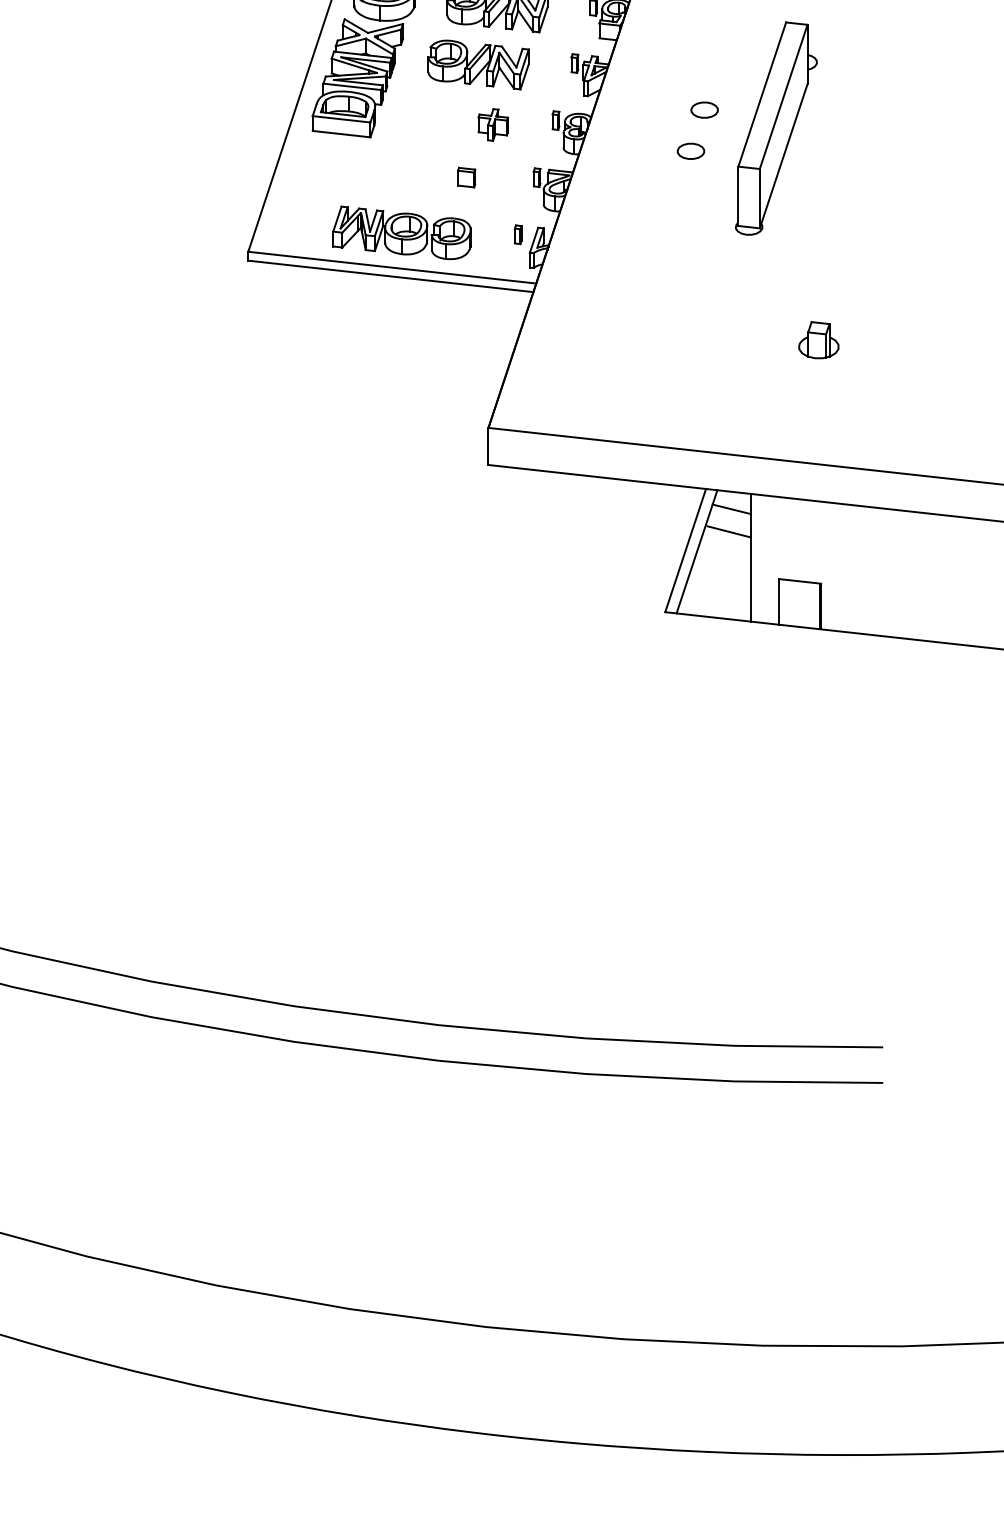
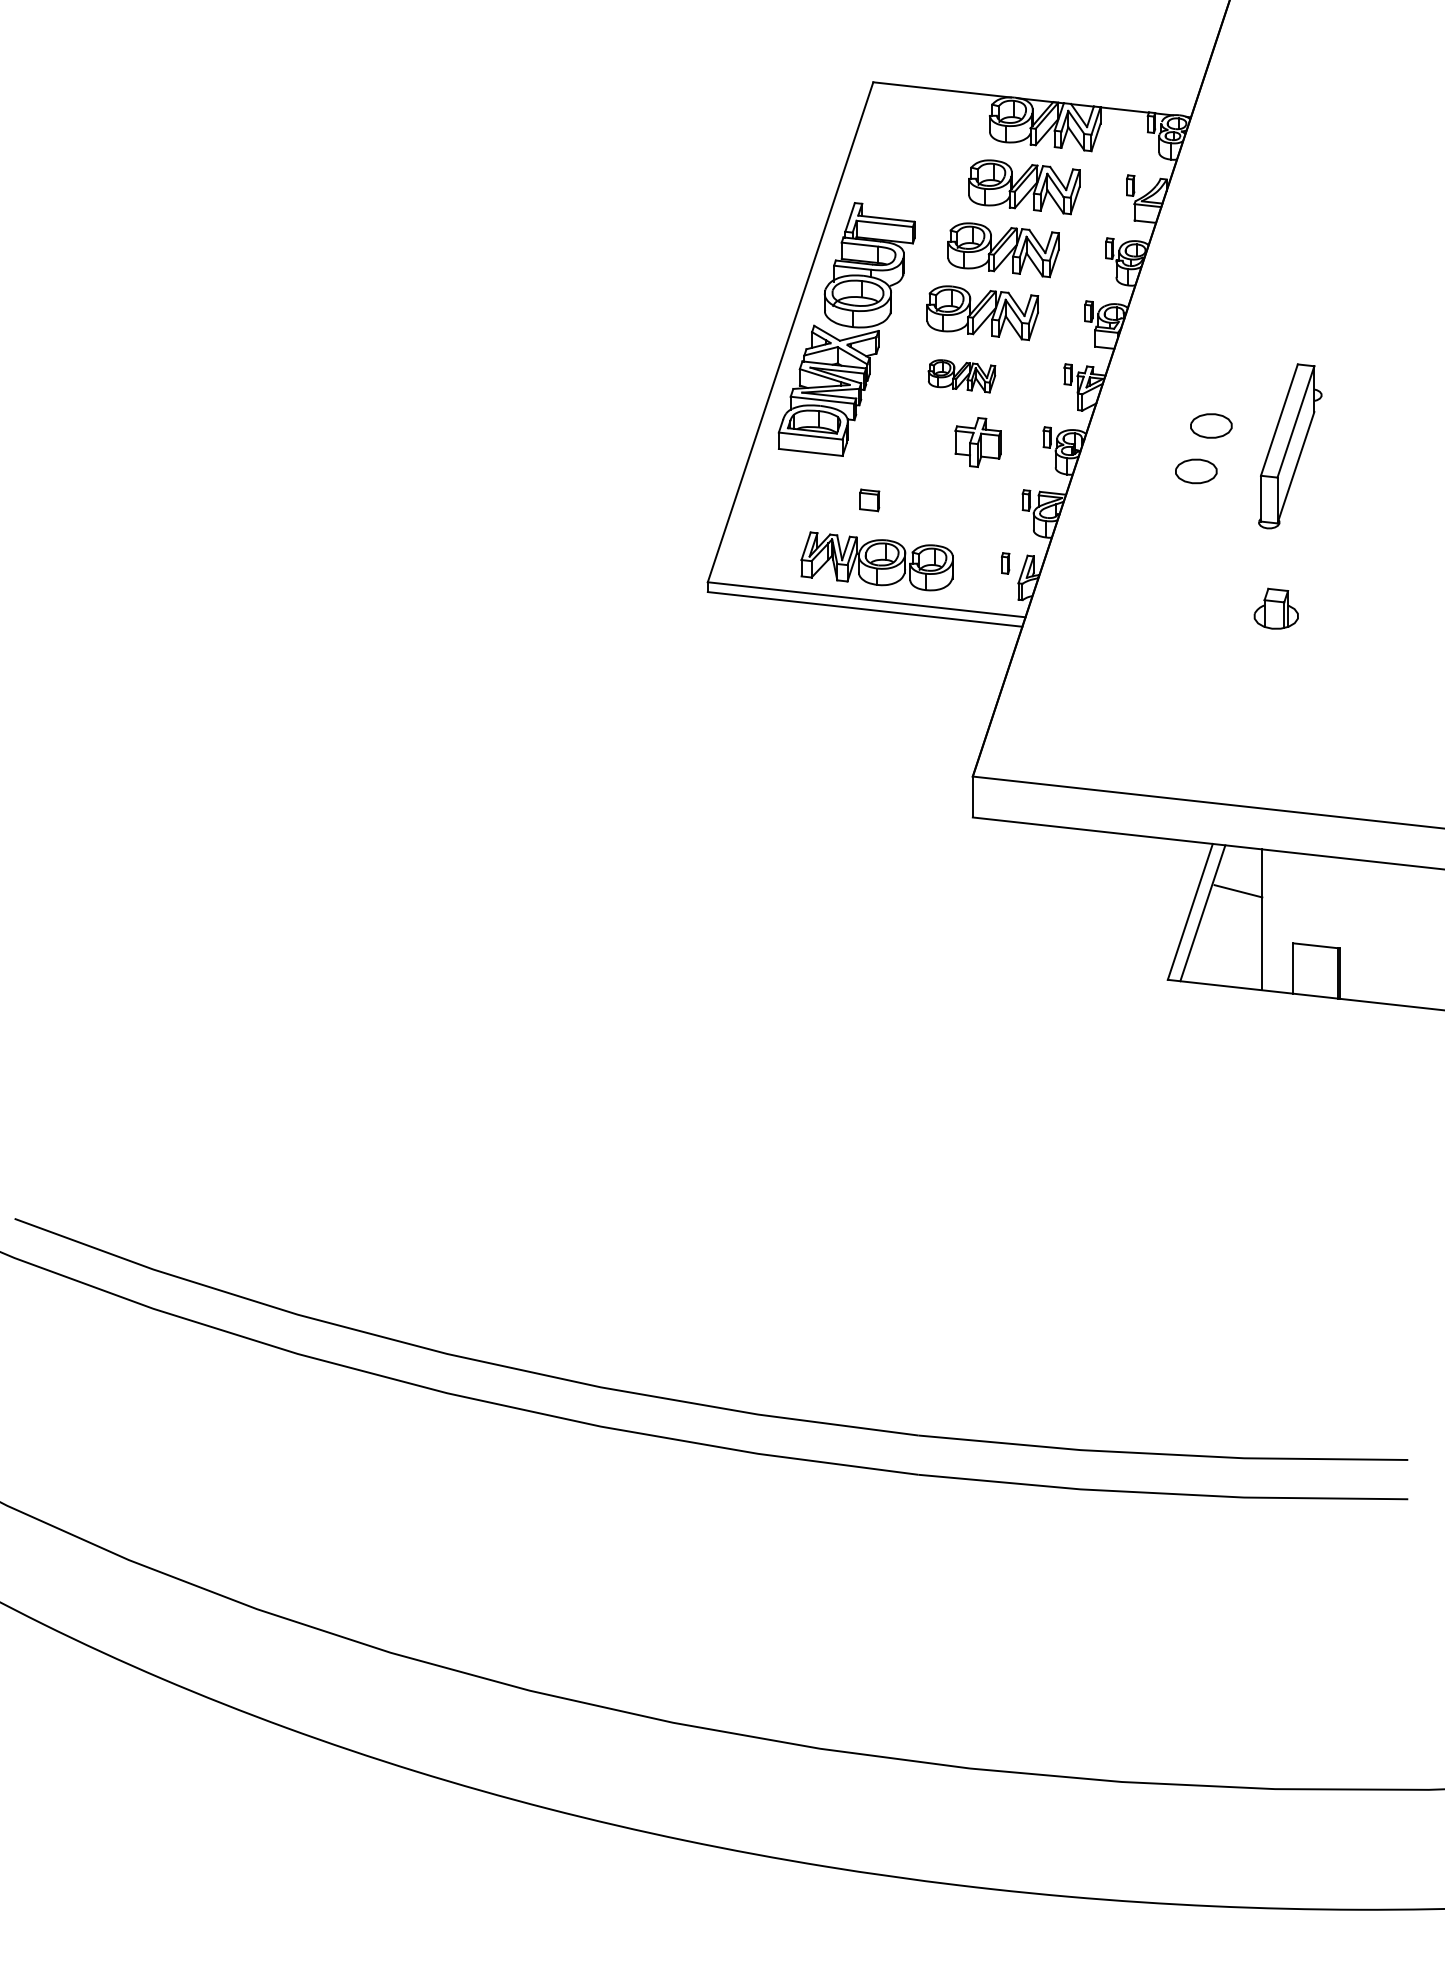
part: (478, 65) -> (961, 376), size x0.6
part: (703, 109) -> (1210, 425), size x1.4
part: (492, 124) -> (977, 441), size x1.4
part: (775, 128) -> (1289, 446), size x0.7
part: (690, 151) -> (1195, 471), size x1.4
part: (466, 177) -> (869, 500), moved
part: (818, 339) -> (1275, 608), moved
line: (732, 509) -> (1241, 866), removed

